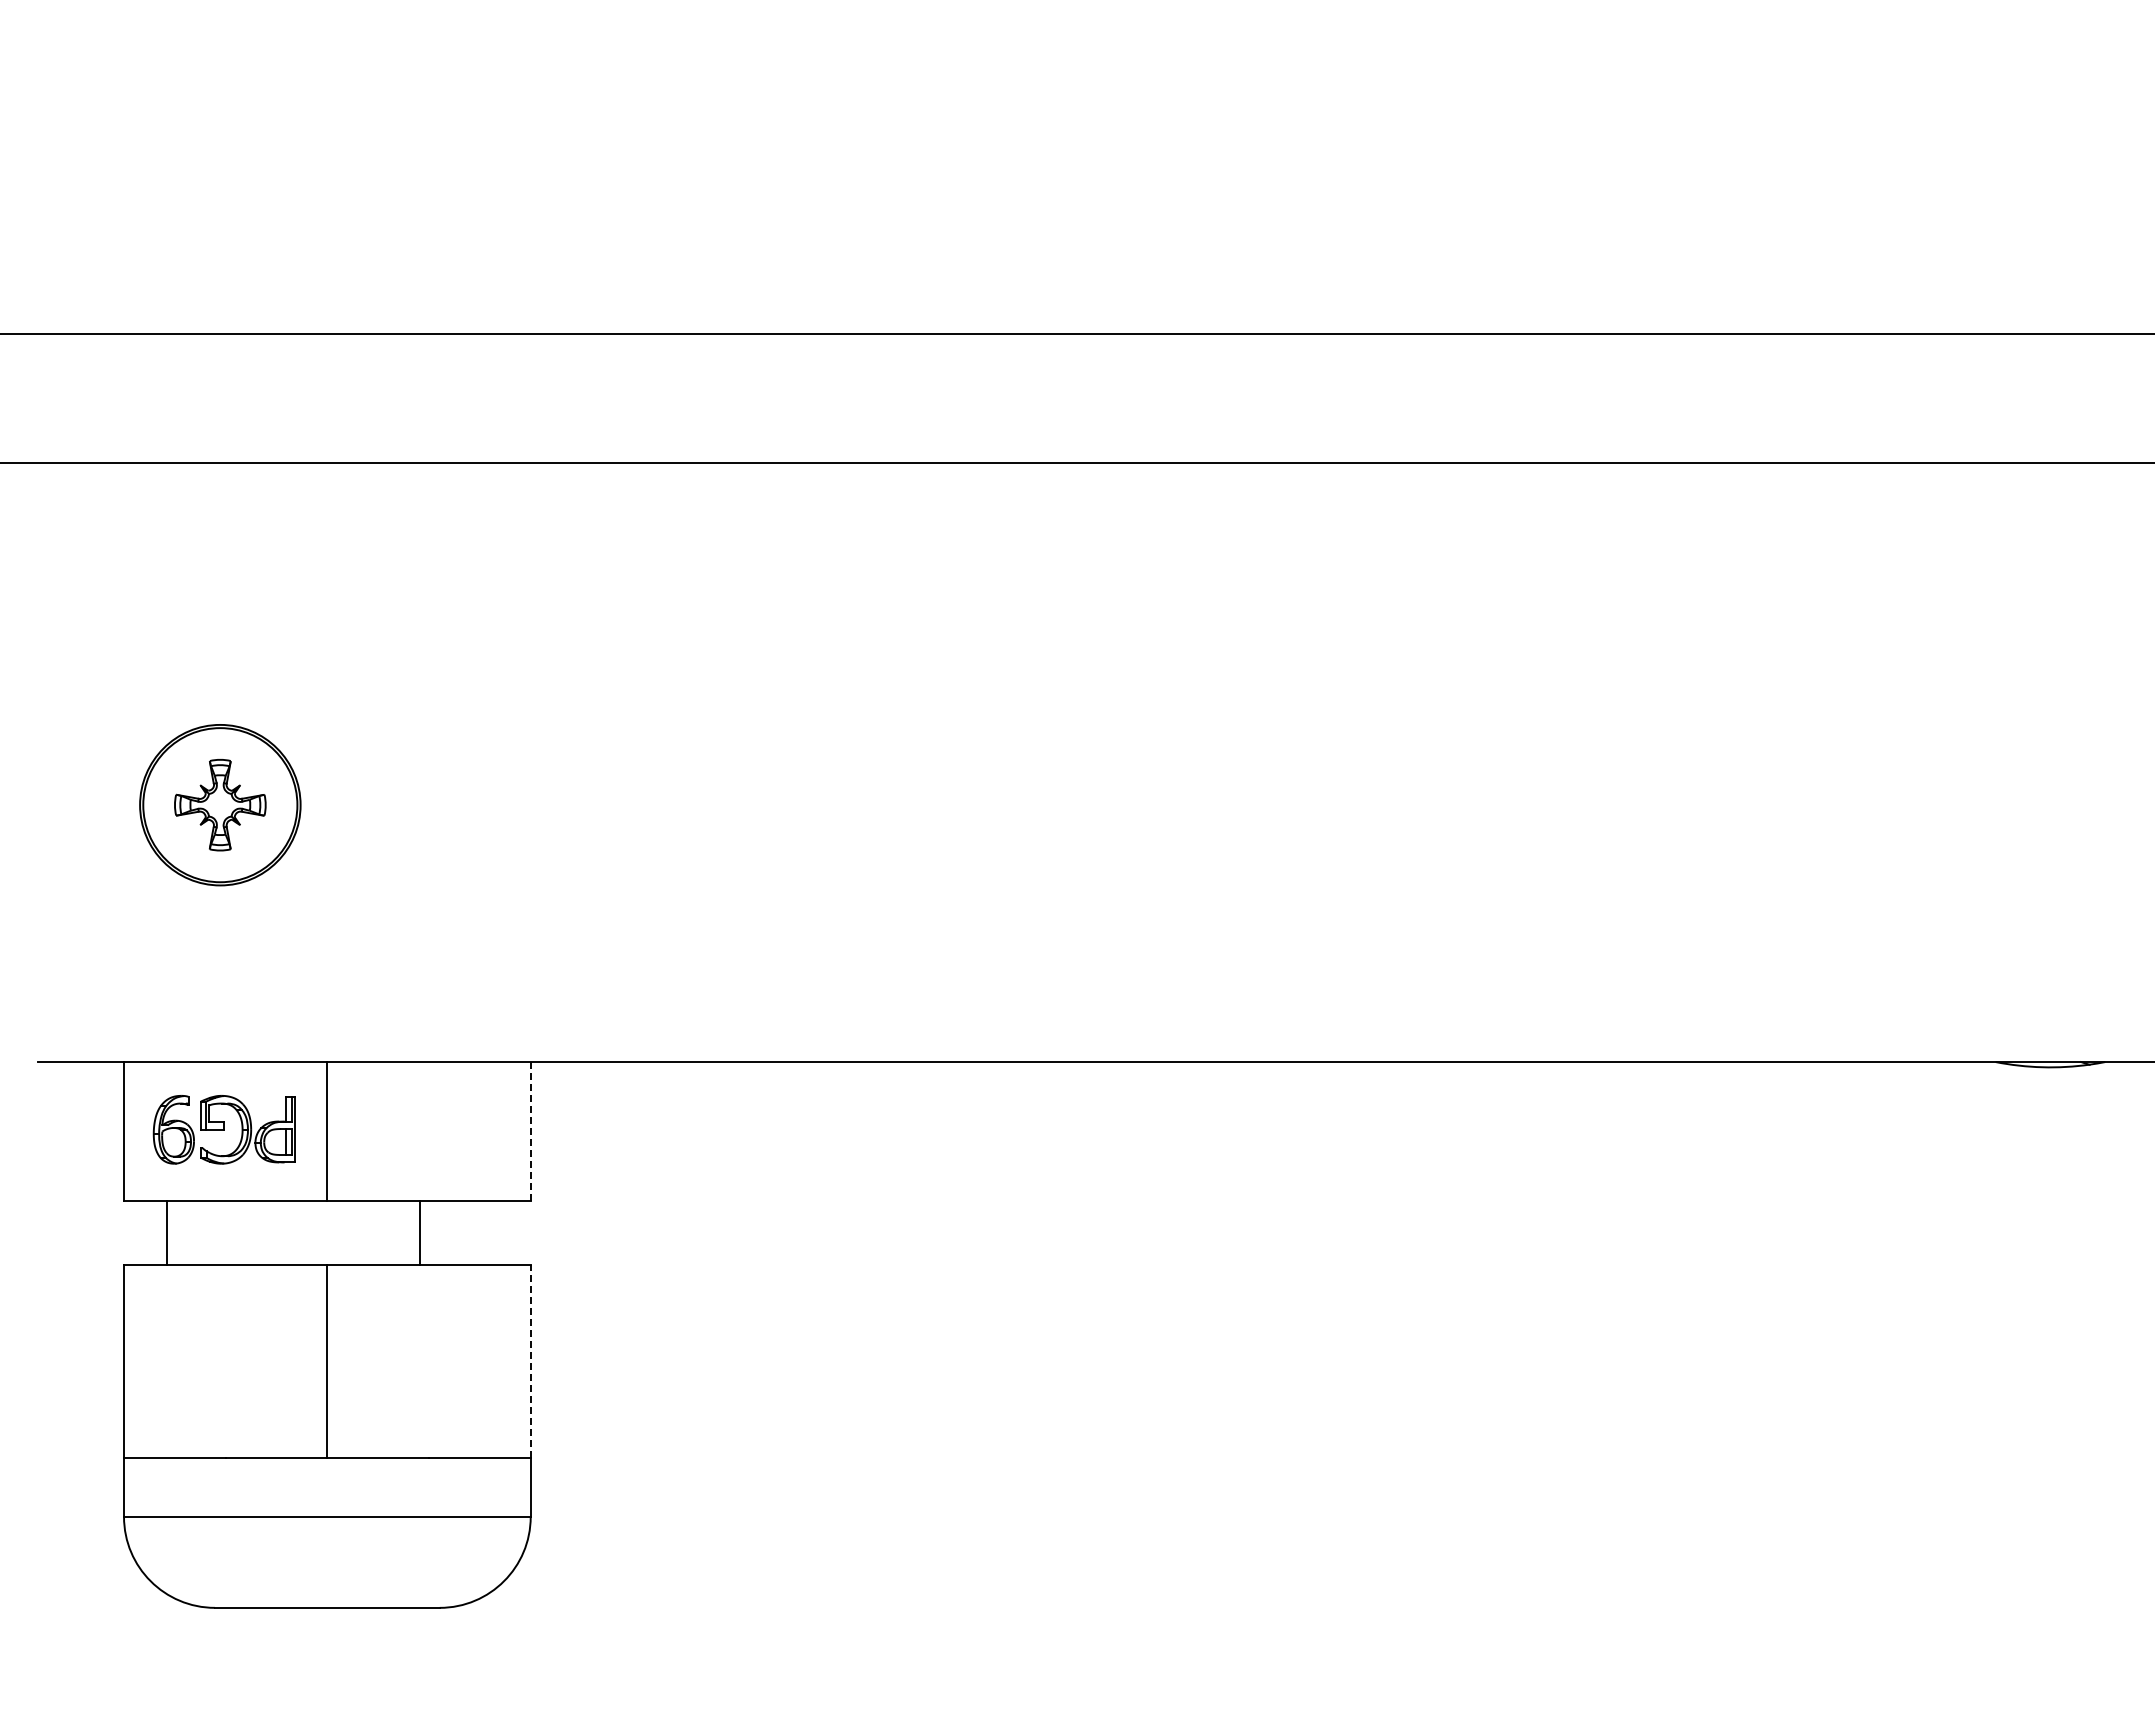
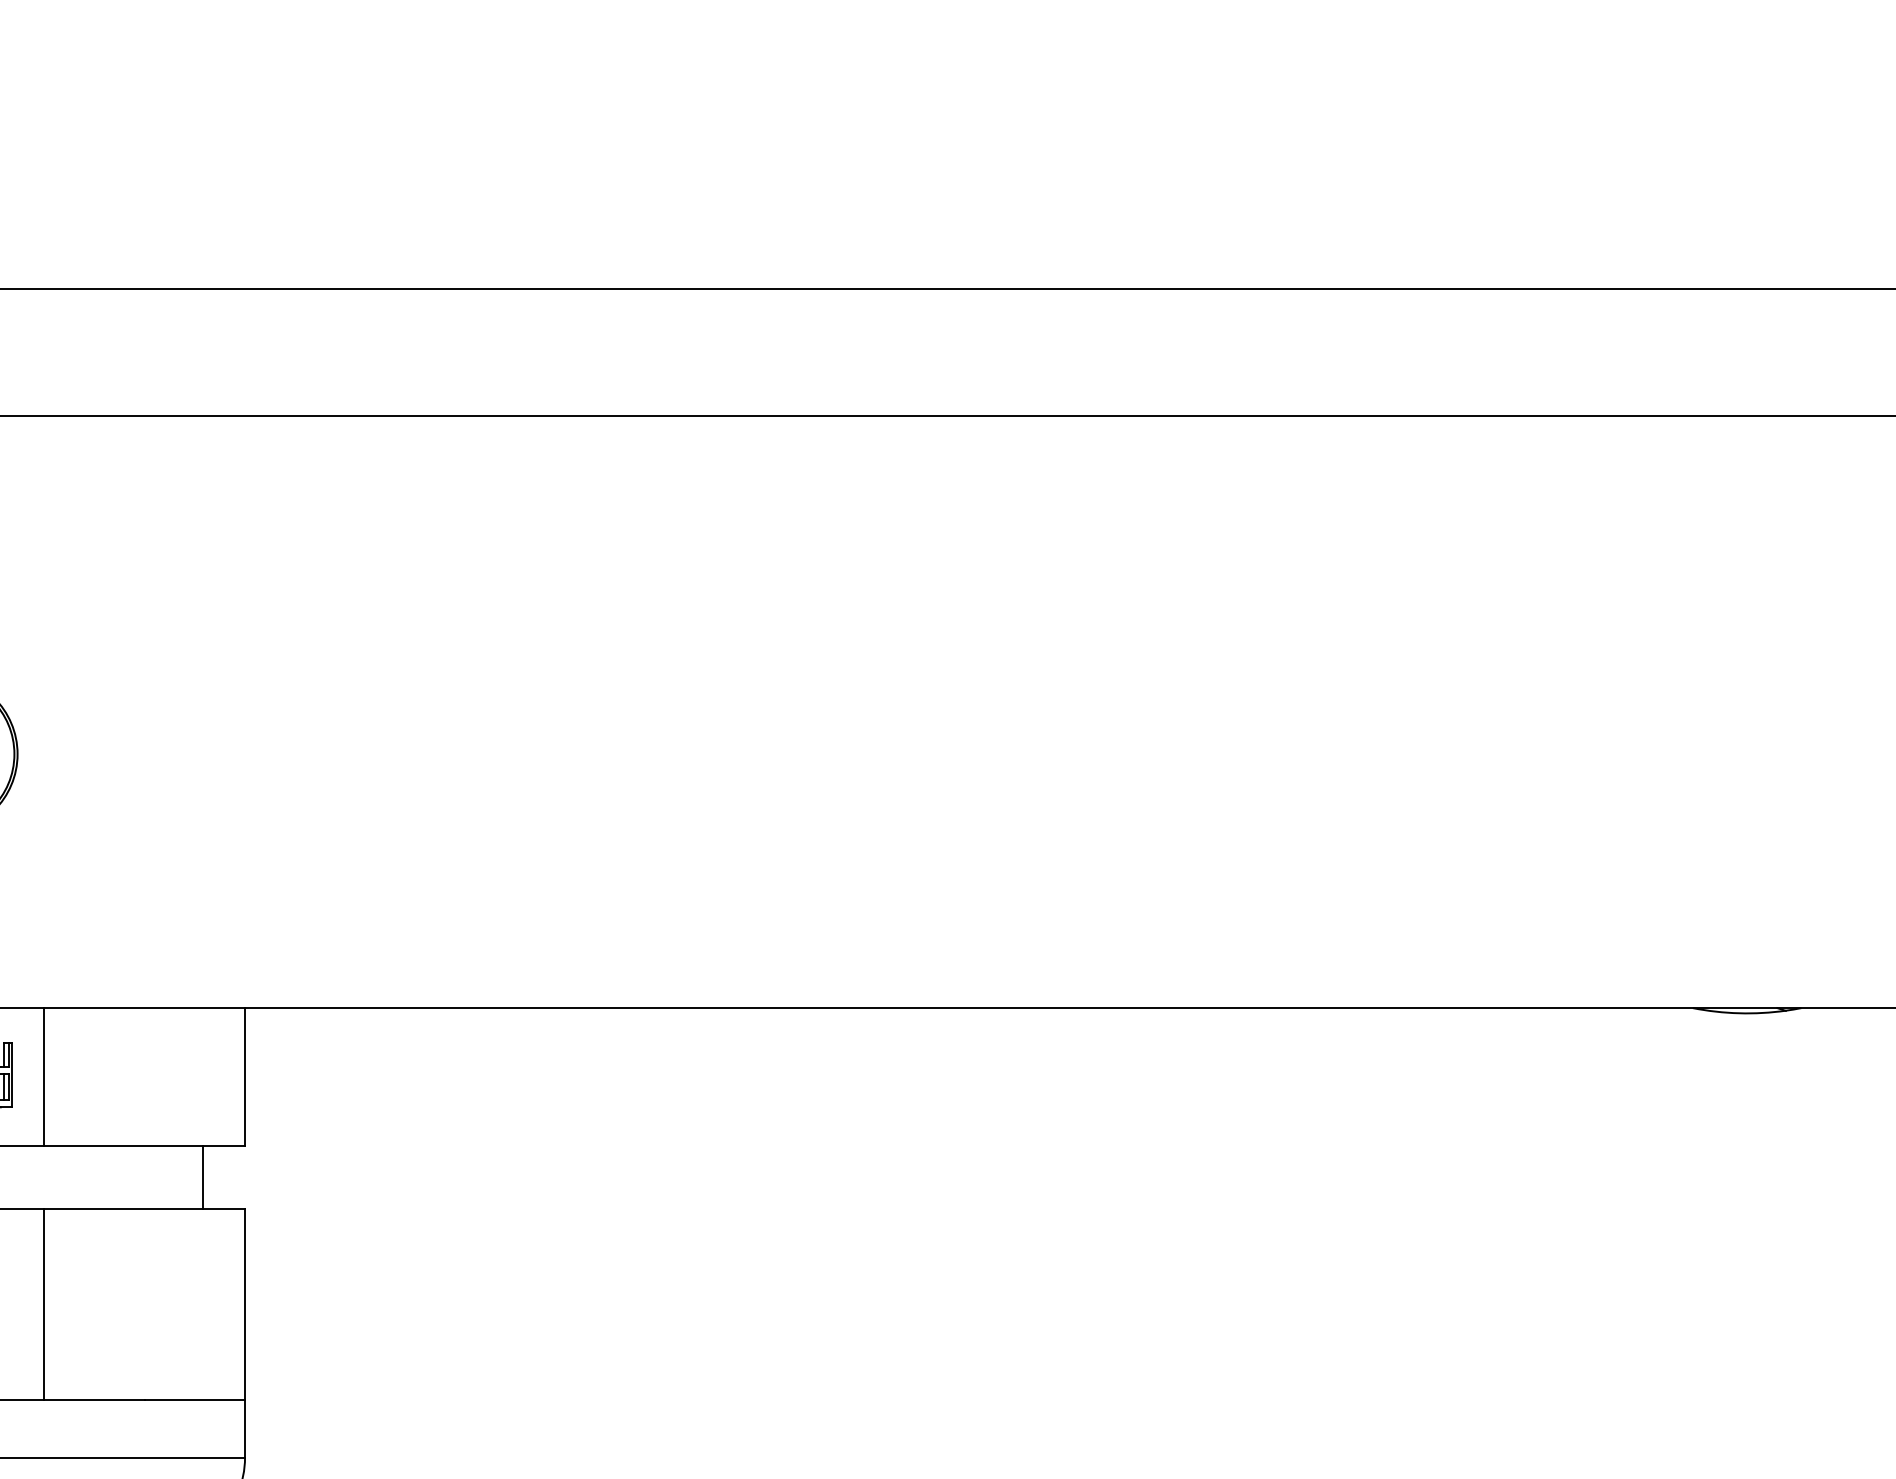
line: (530, 1131) -> (244, 1076), dashed -> solid
line: (419, 1233) -> (202, 1177), moved
line: (530, 1361) -> (244, 1304), dashed -> solid

